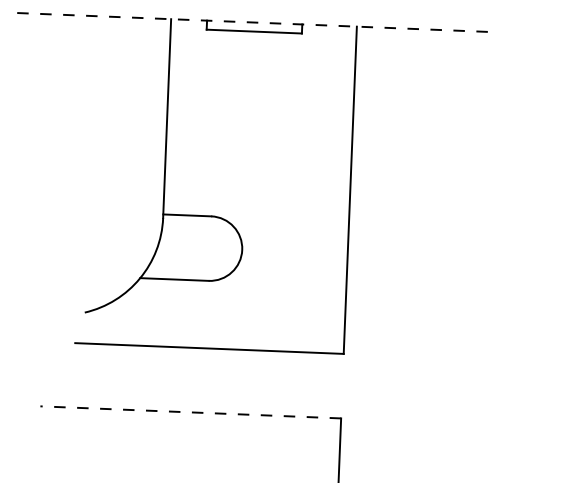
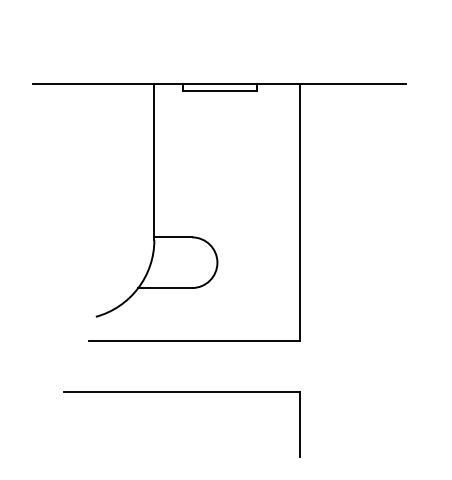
line: (255, 21) -> (220, 83), dashed -> solid
line: (189, 411) -> (181, 391), dashed -> solid

